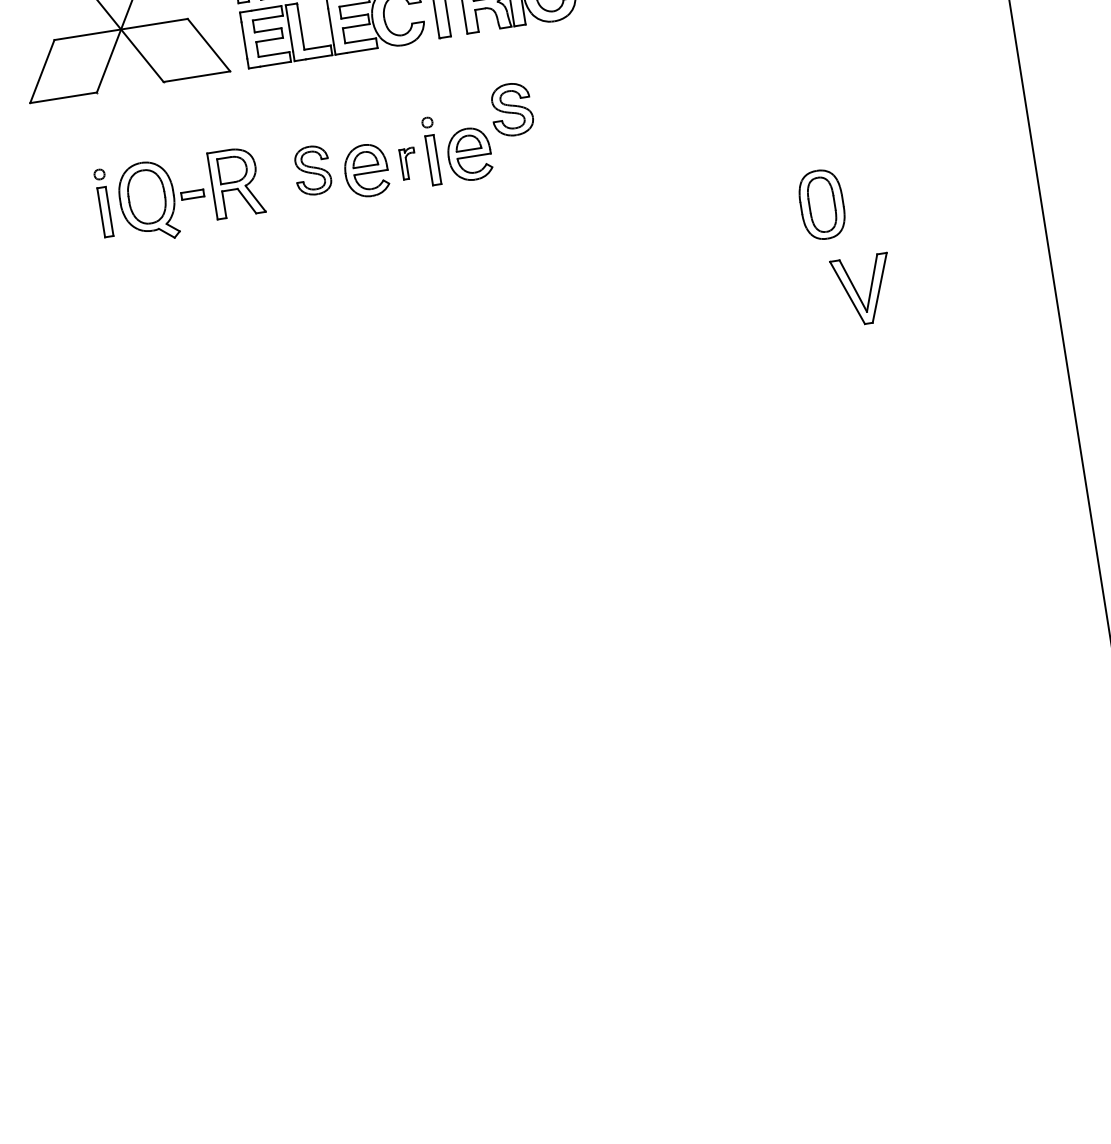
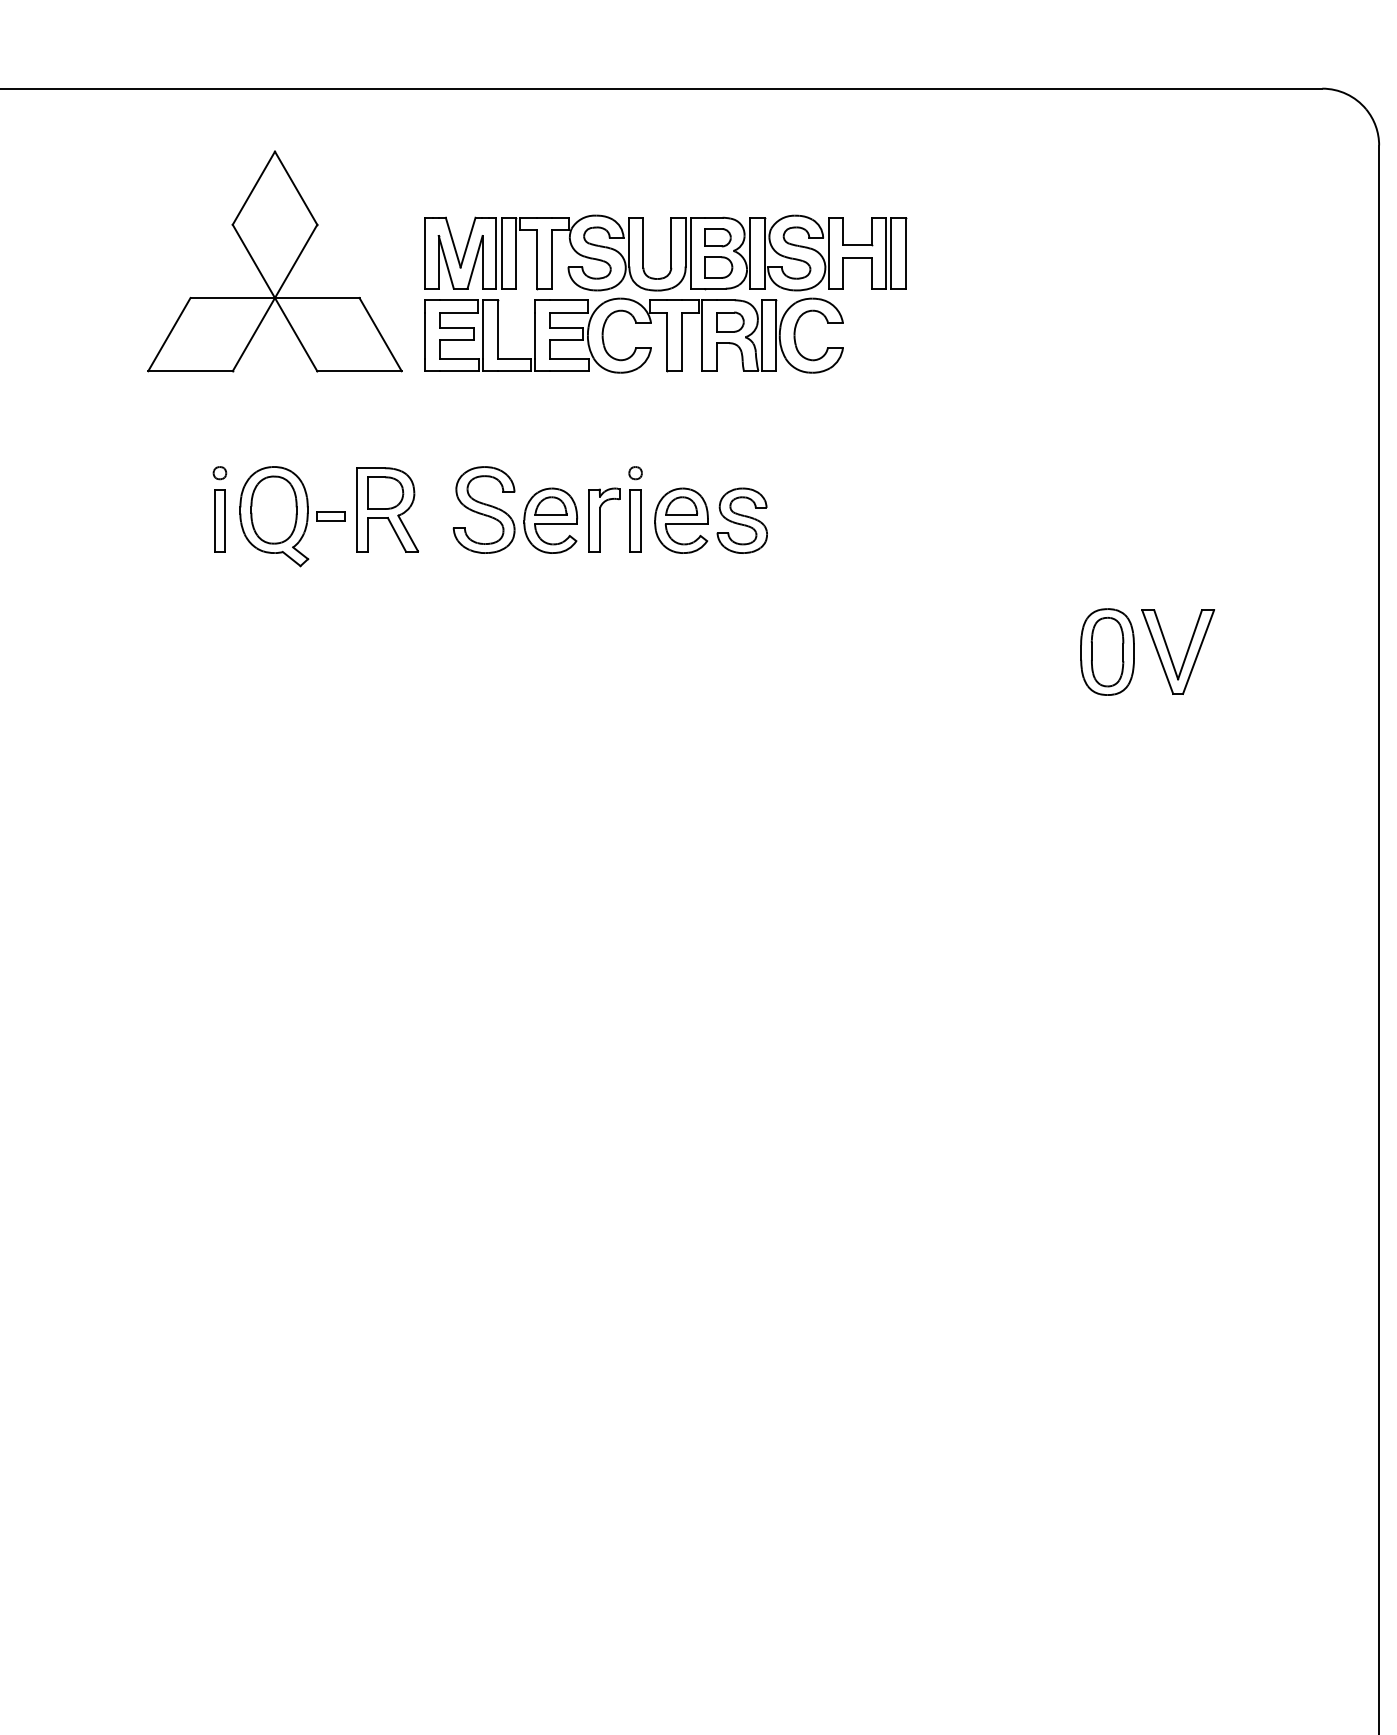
part: (511, 109) -> (741, 520), moved
part: (408, 163) -> (604, 519), size x1.67
part: (311, 170) -> (483, 509), size x1.43
part: (857, 292) -> (1170, 653), moved

